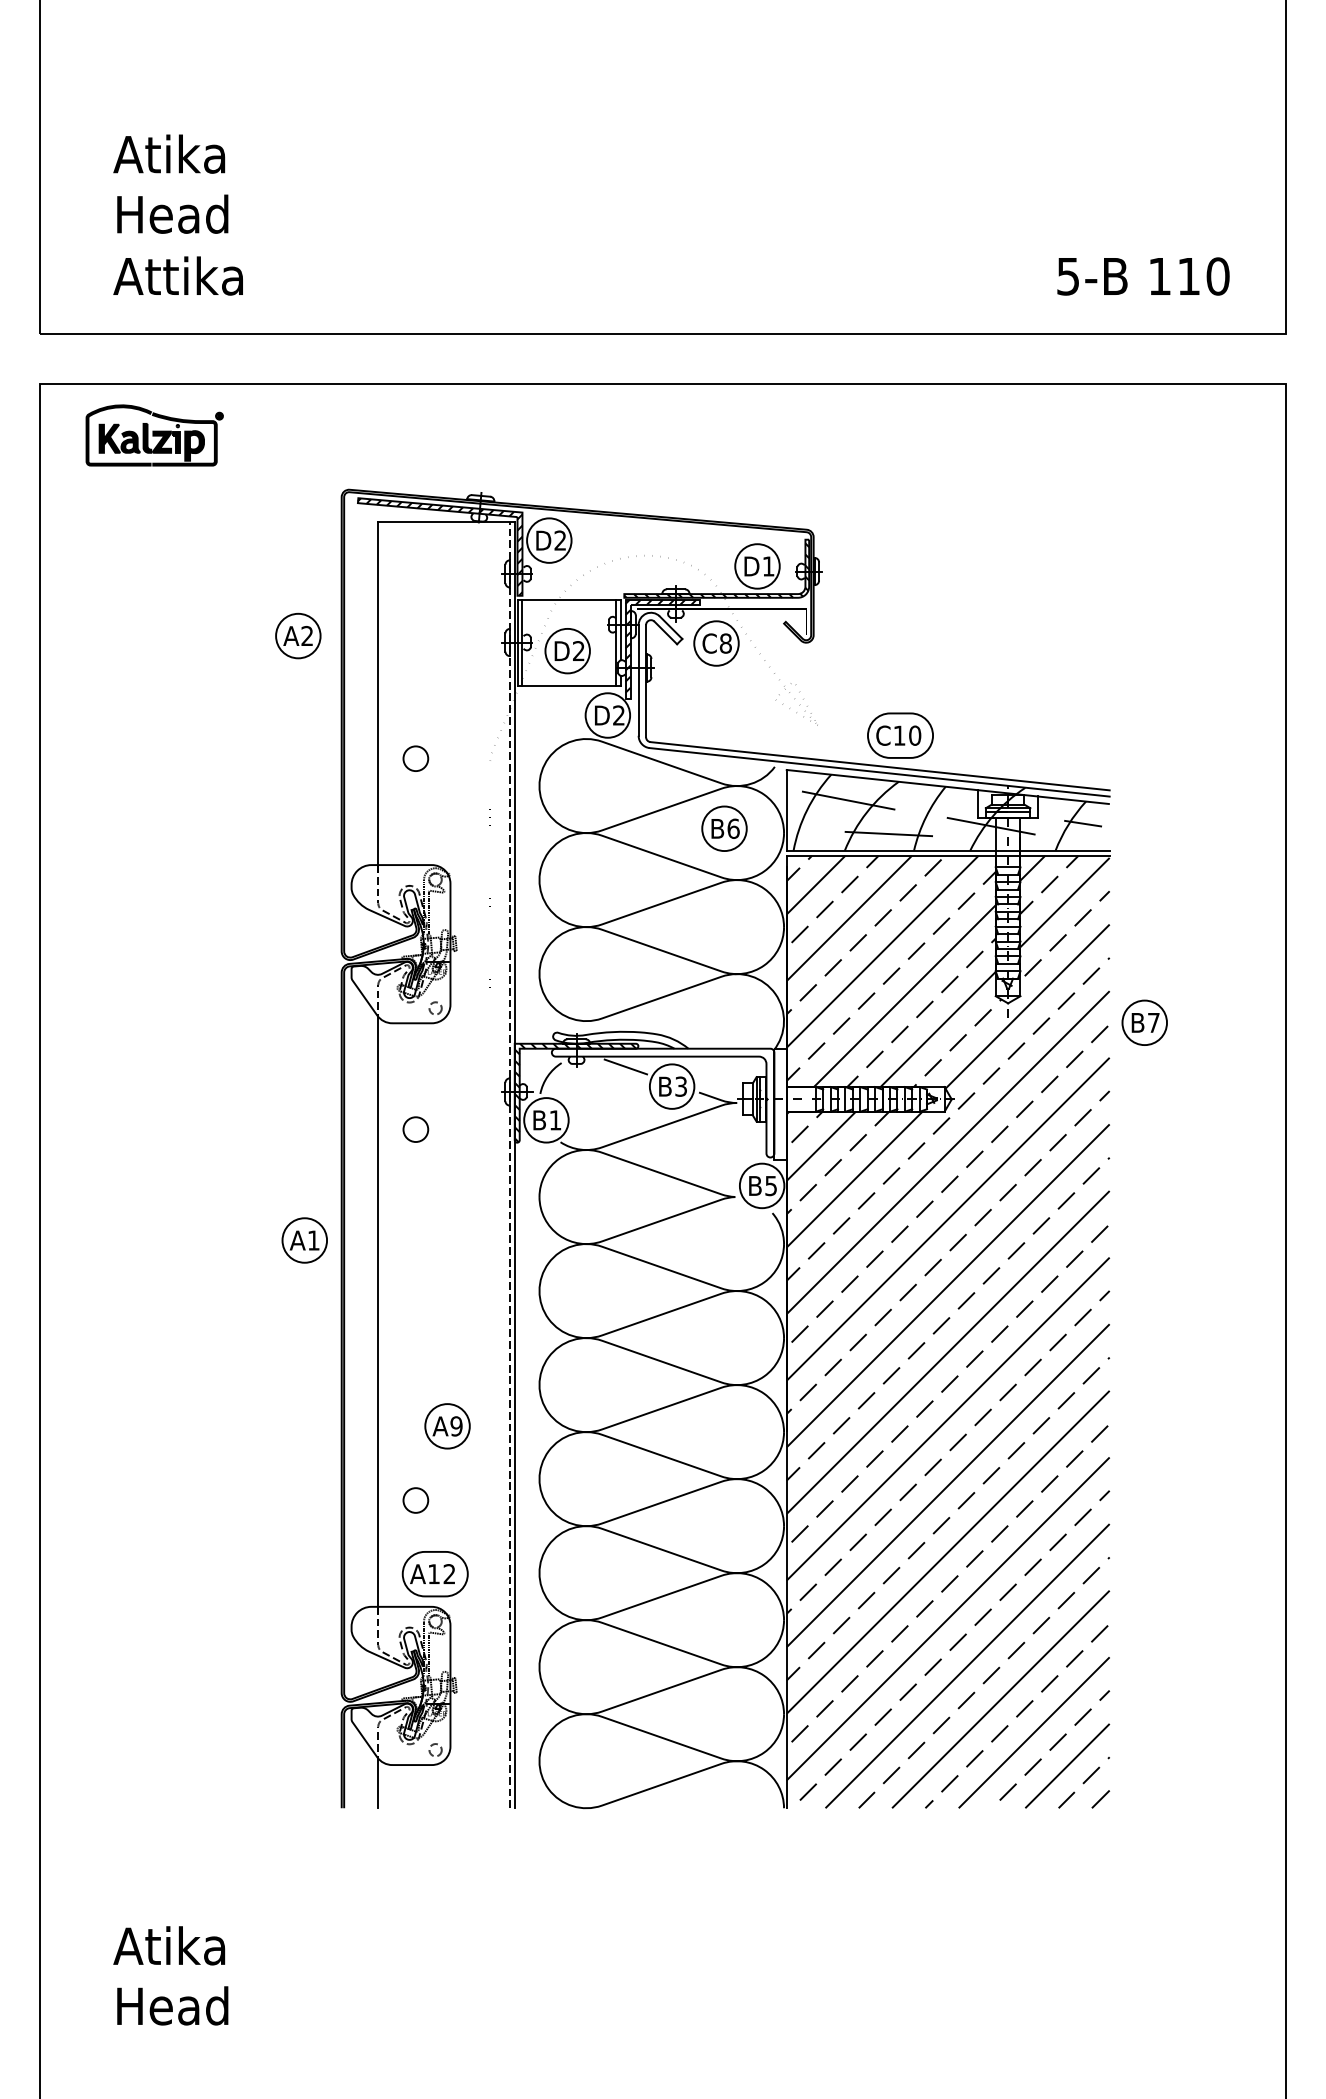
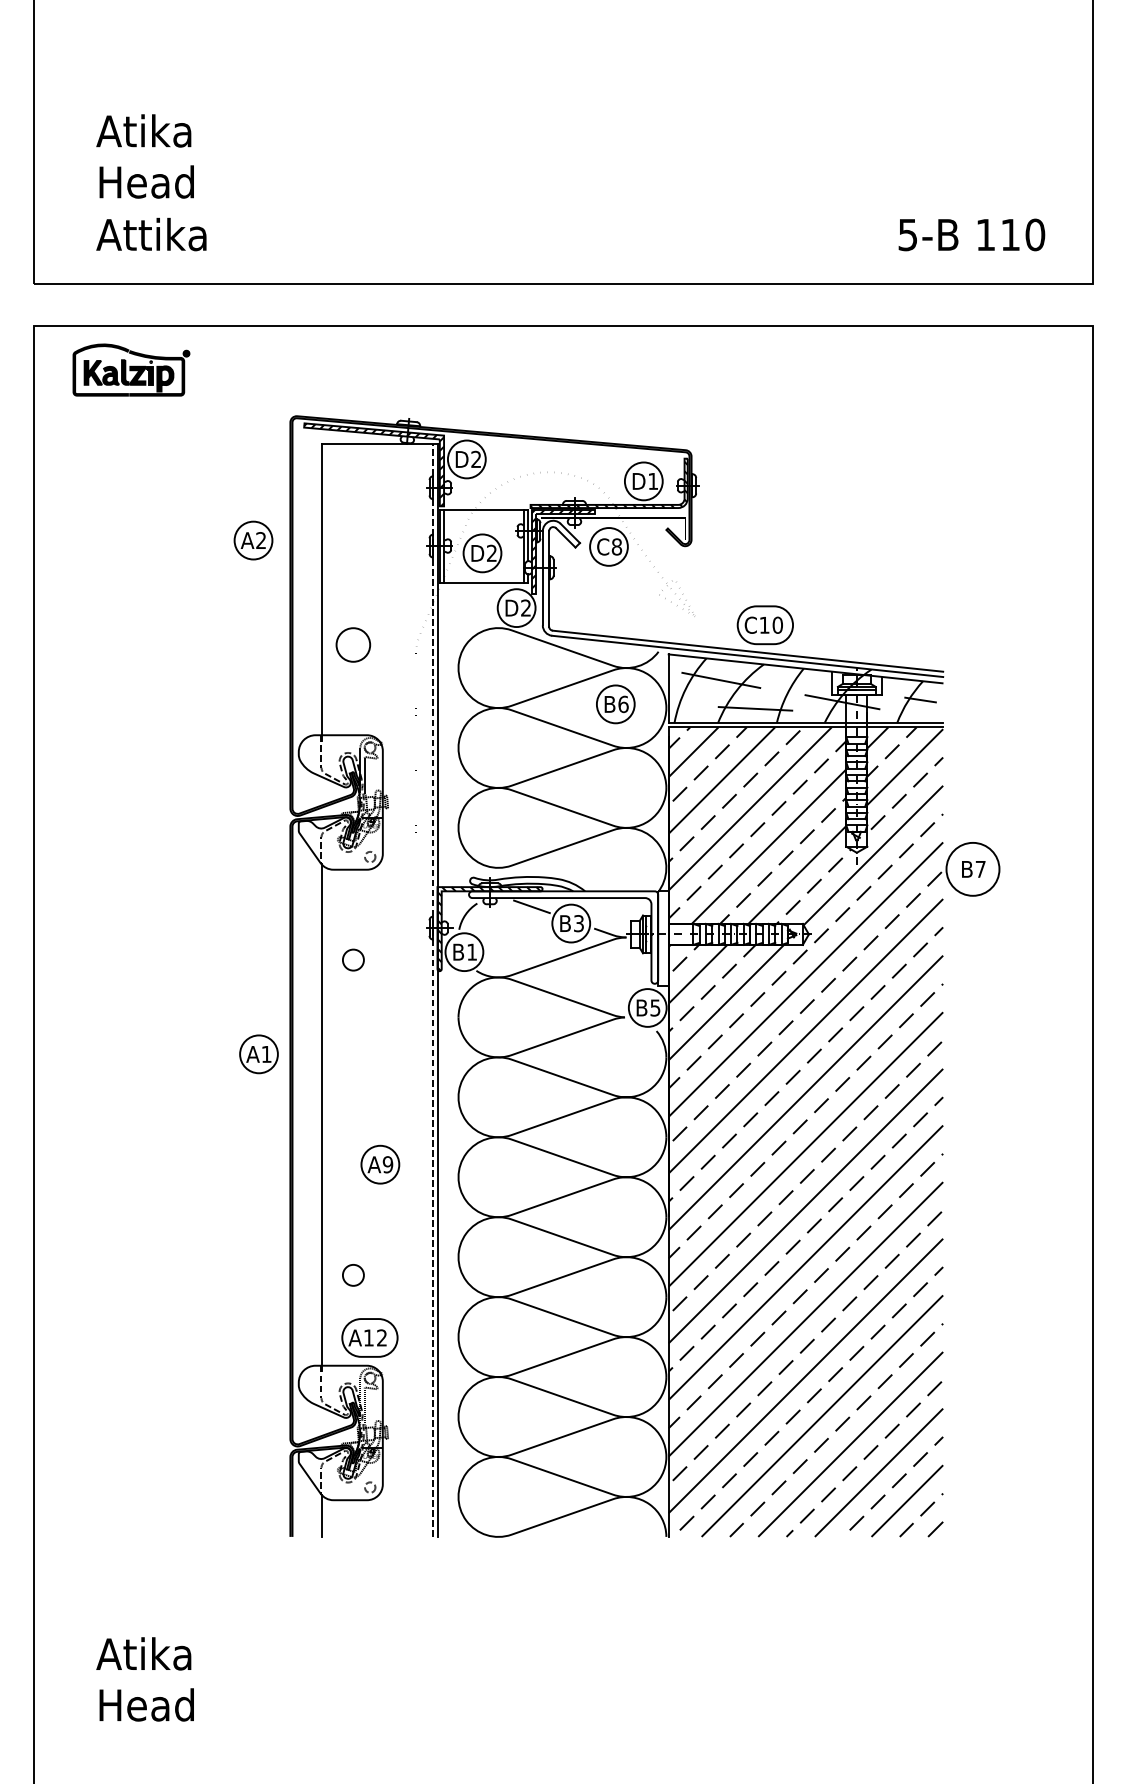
circle: (415, 758) -> (353, 644), size x1.6
circle: (1144, 1022) -> (972, 869), size x1.4
part: (447, 1426) -> (380, 1164), moved

